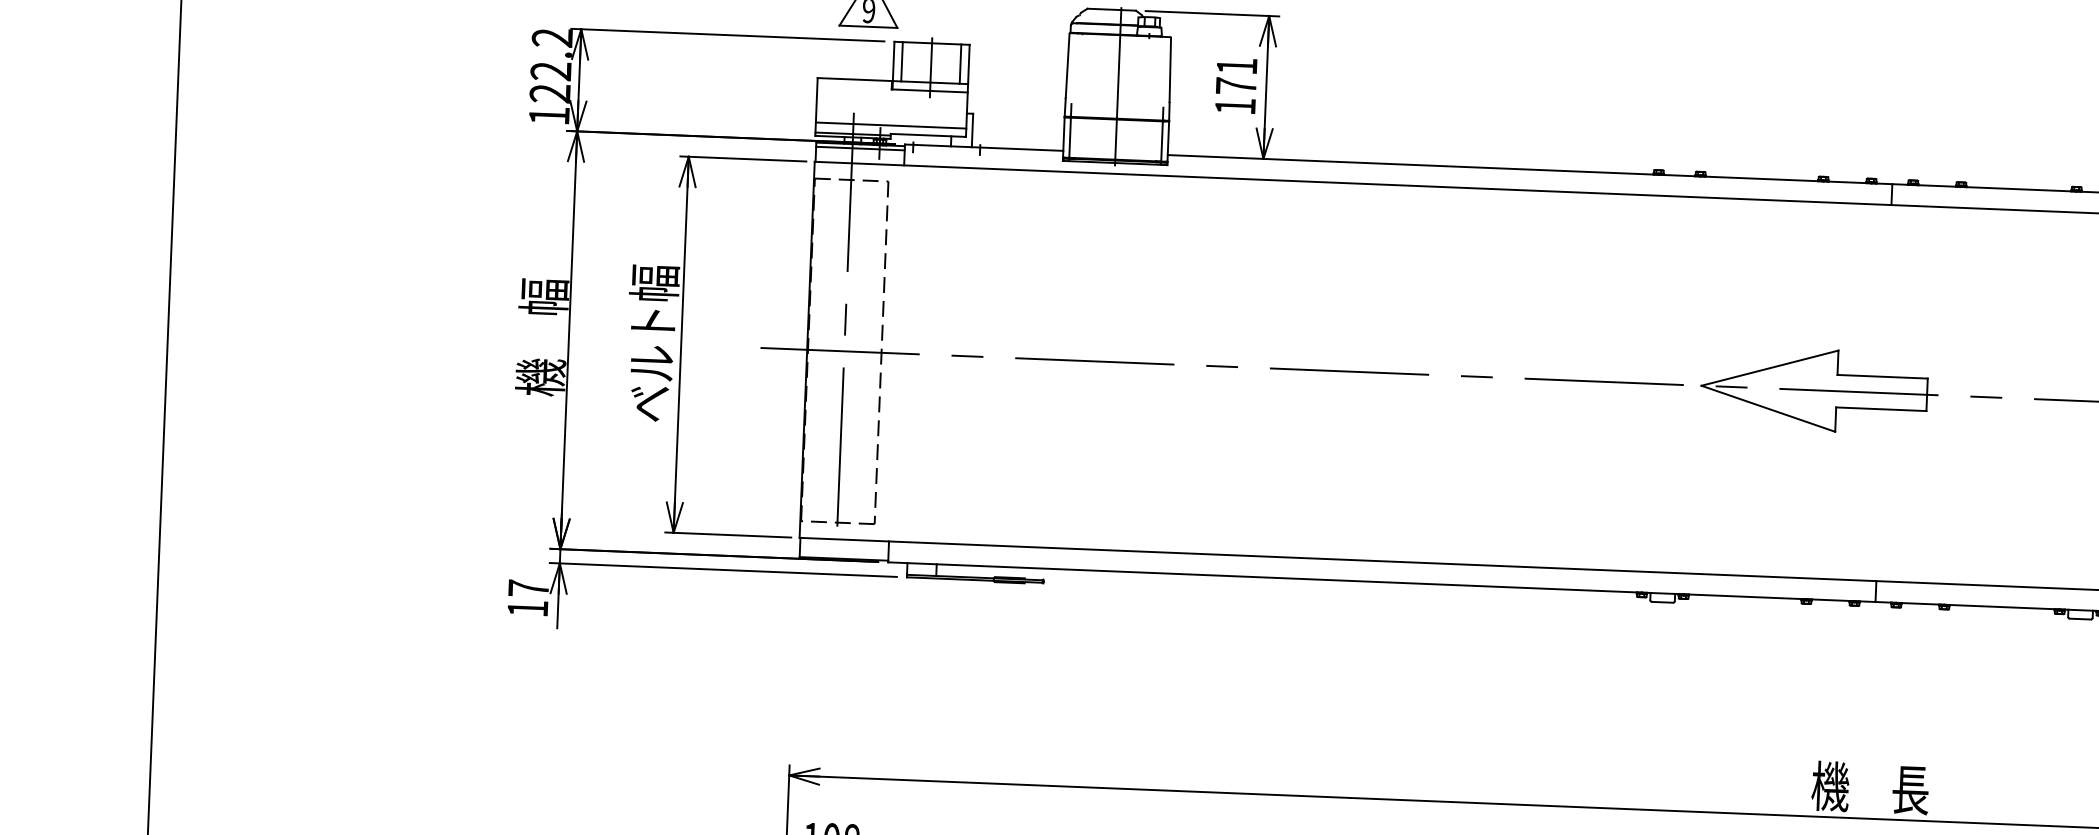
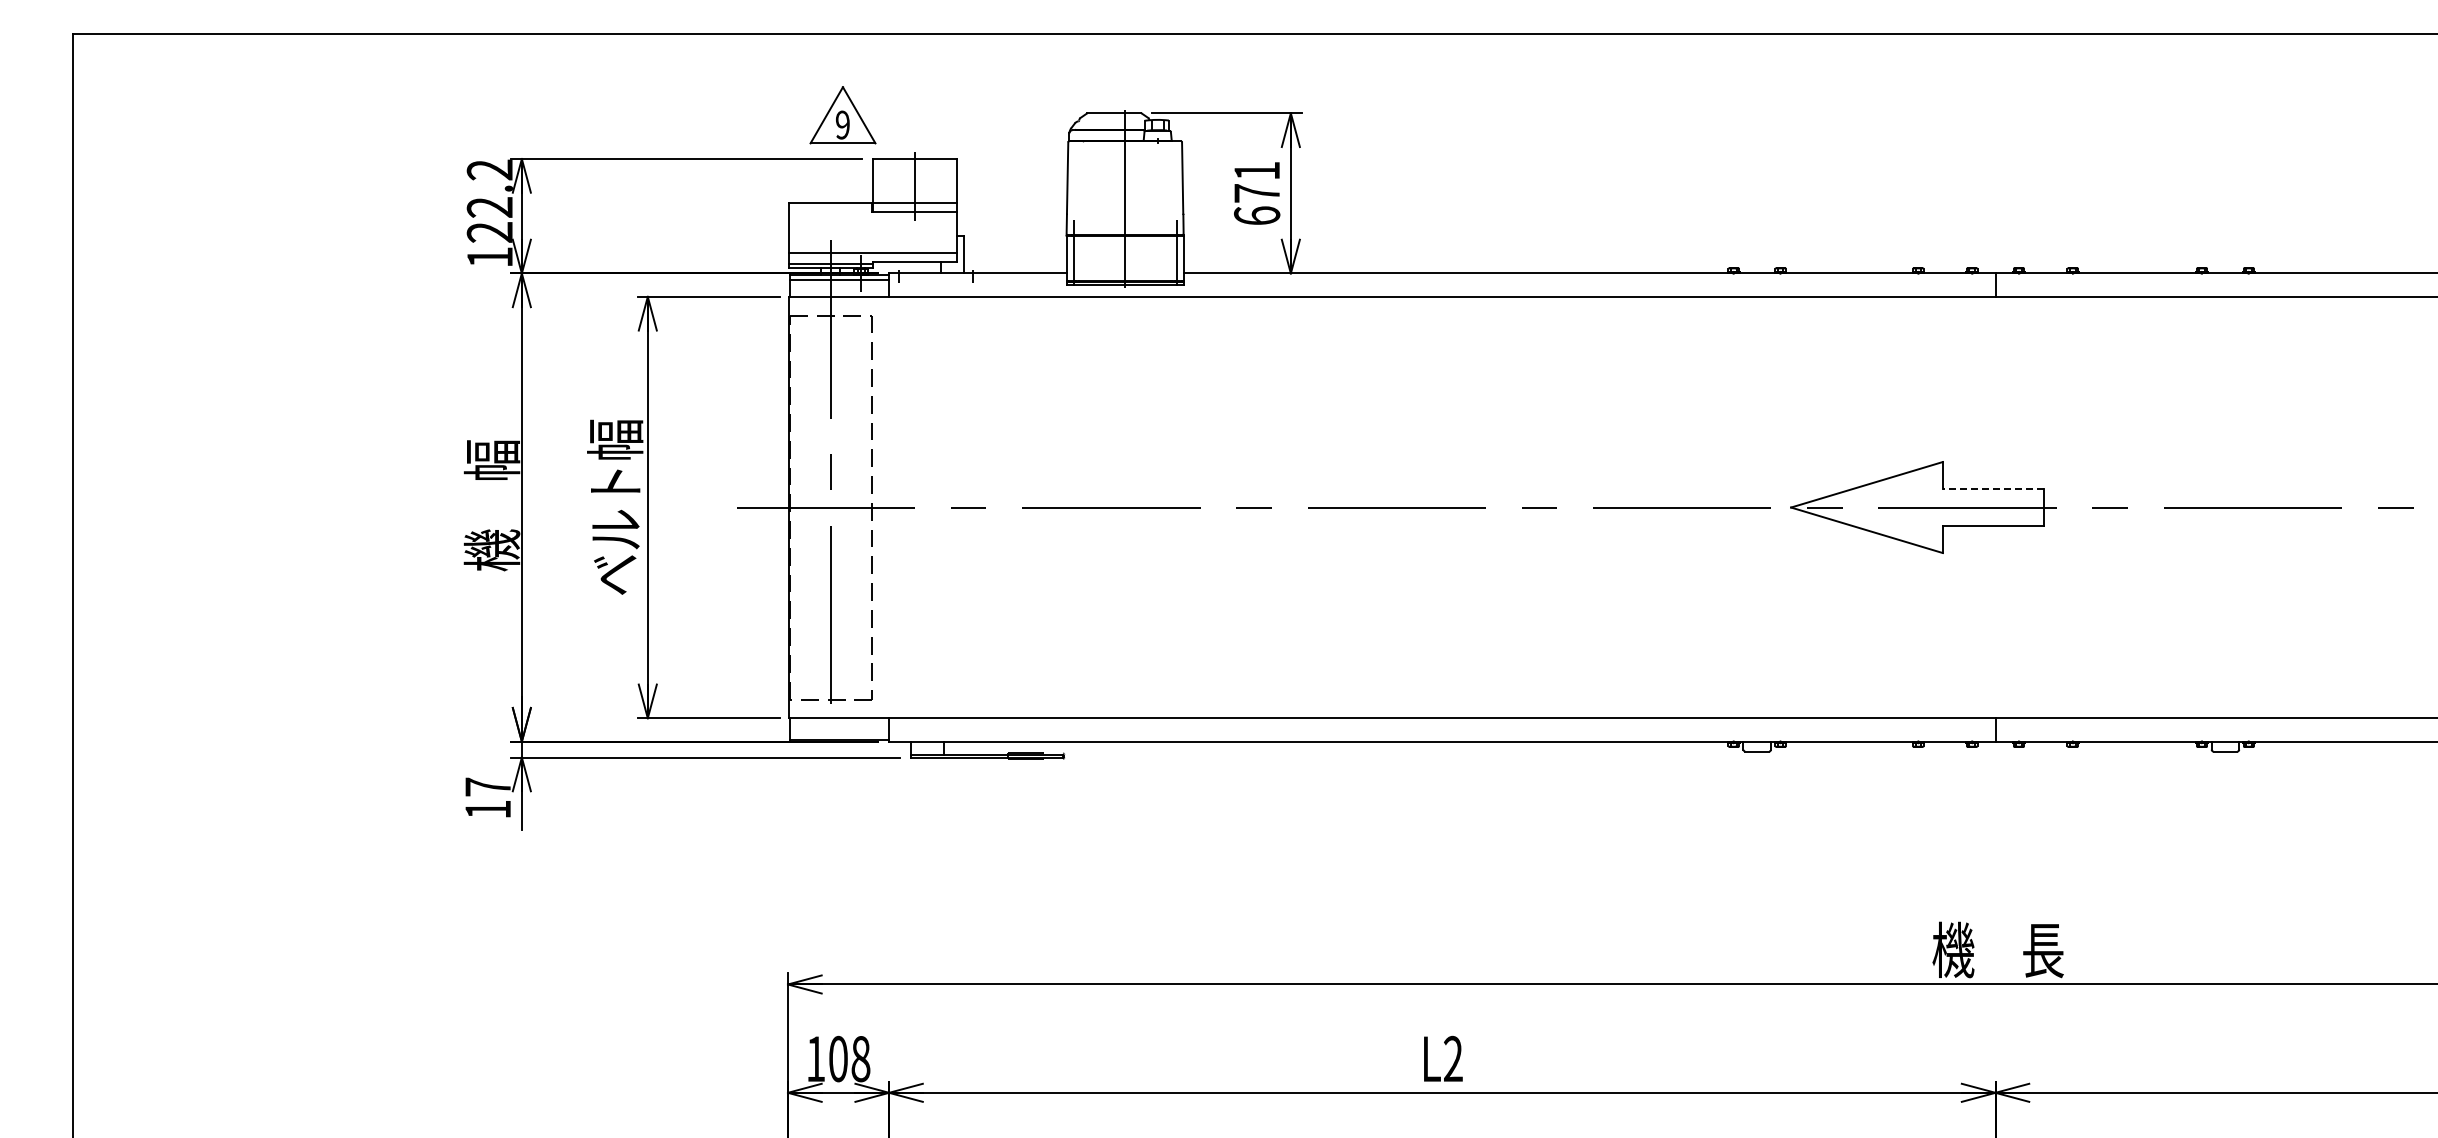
line: (902, 62) -> (882, 181), removed
line: (960, 64) -> (947, 181), removed
text: (1235, 106) -> (1257, 215), 171 -> 671
line: (1882, 376) -> (1993, 489), solid -> dashed

